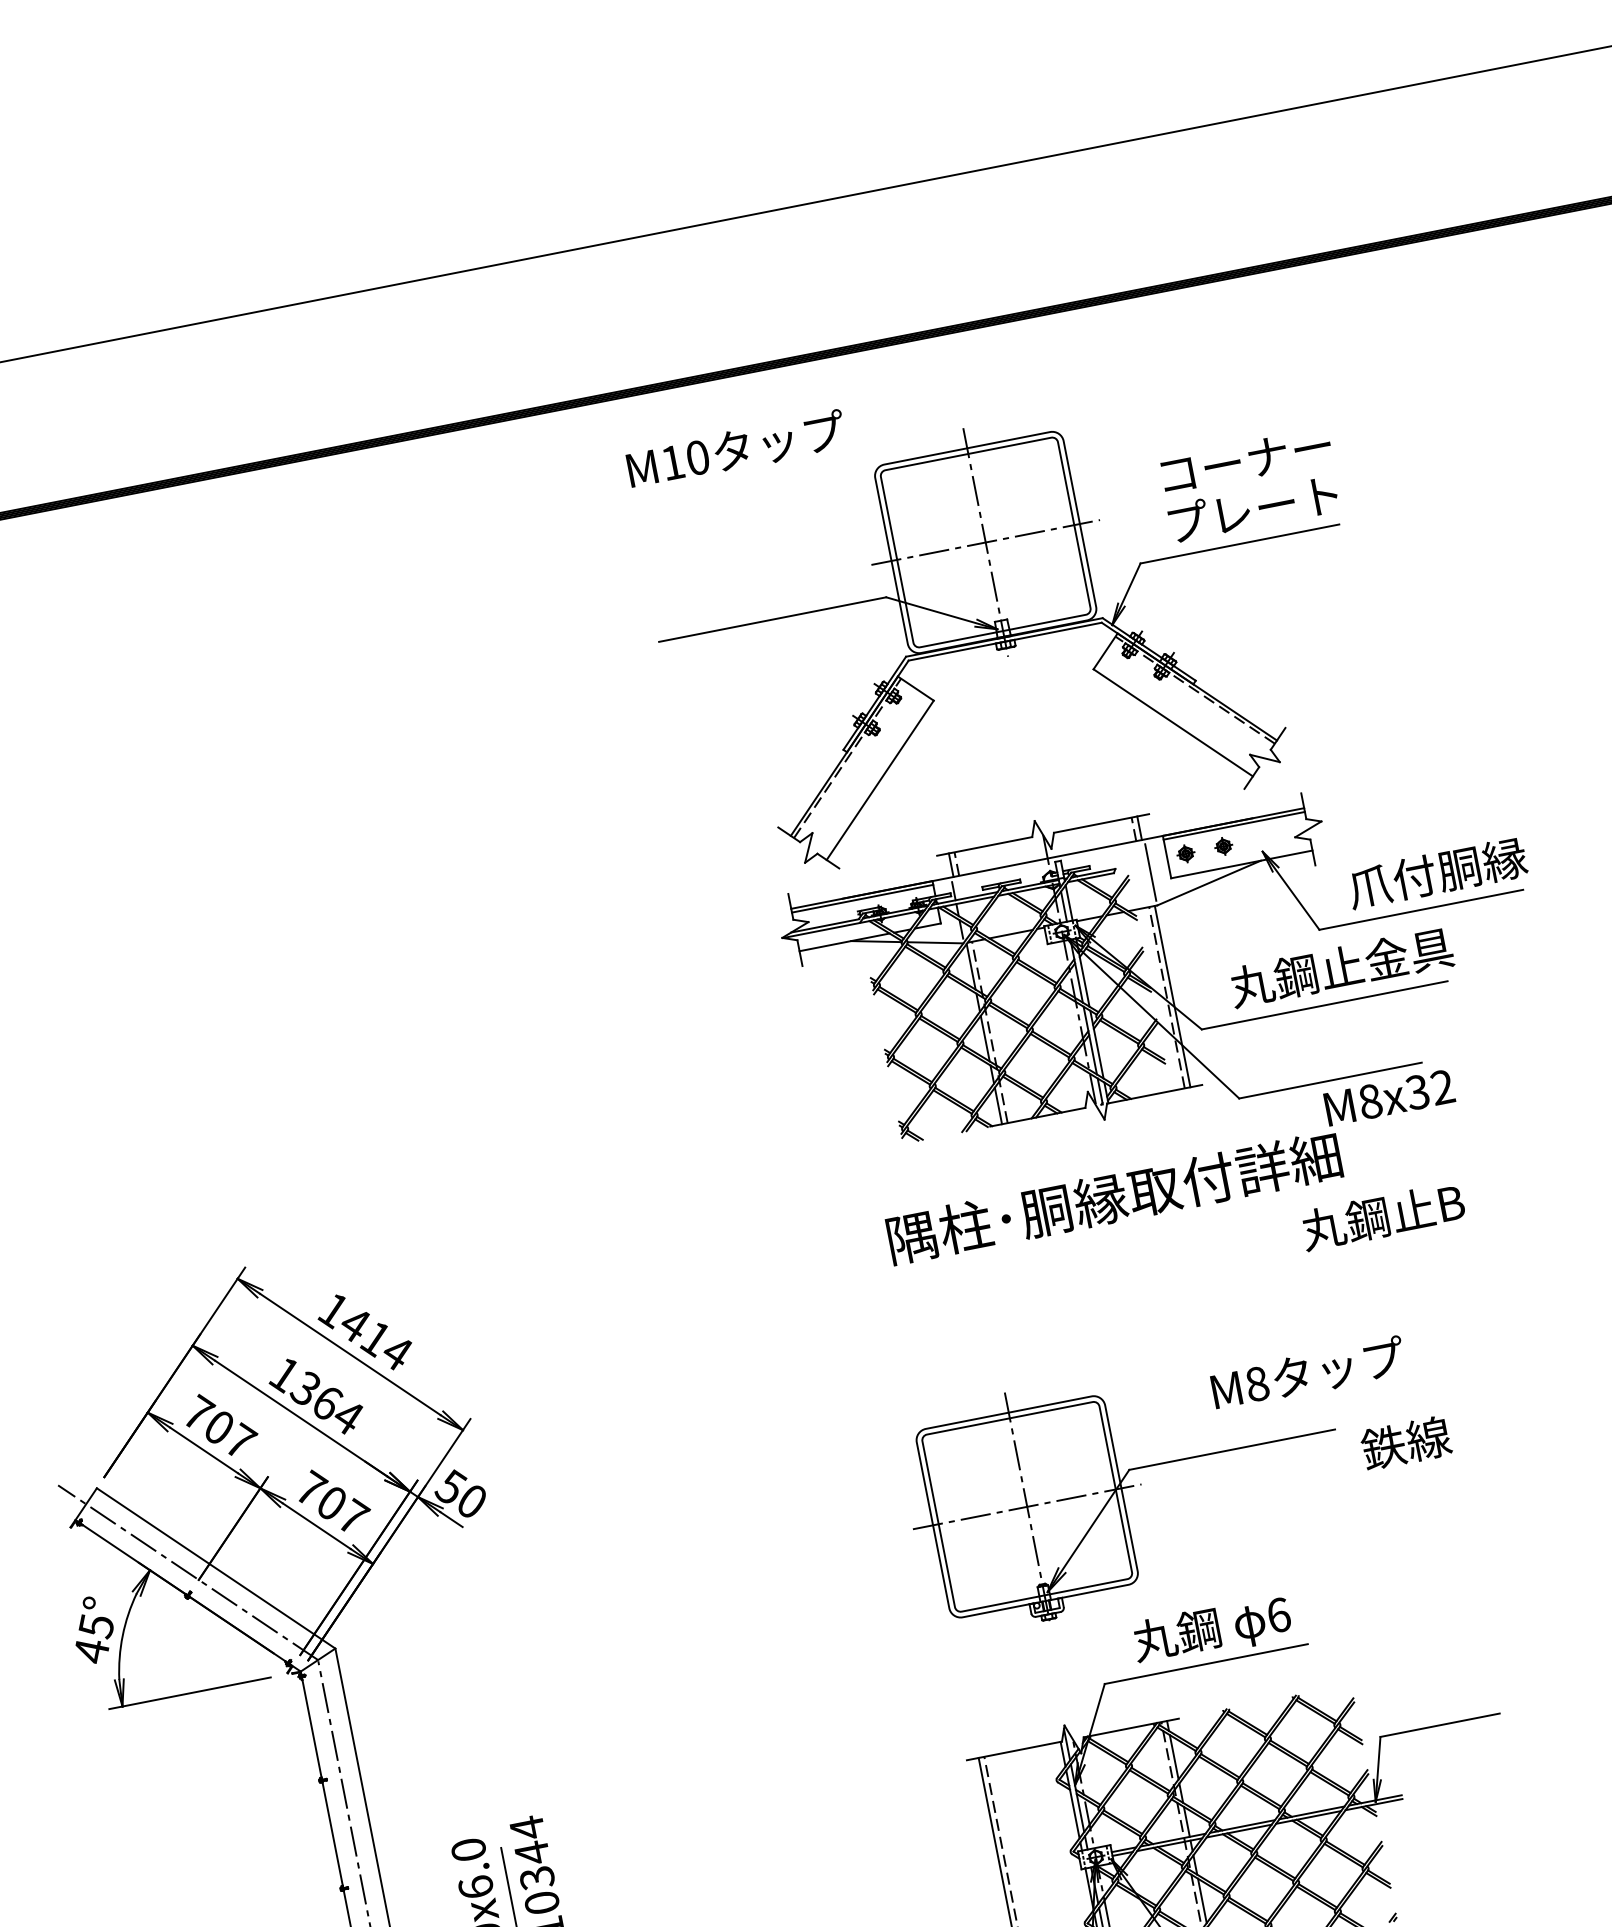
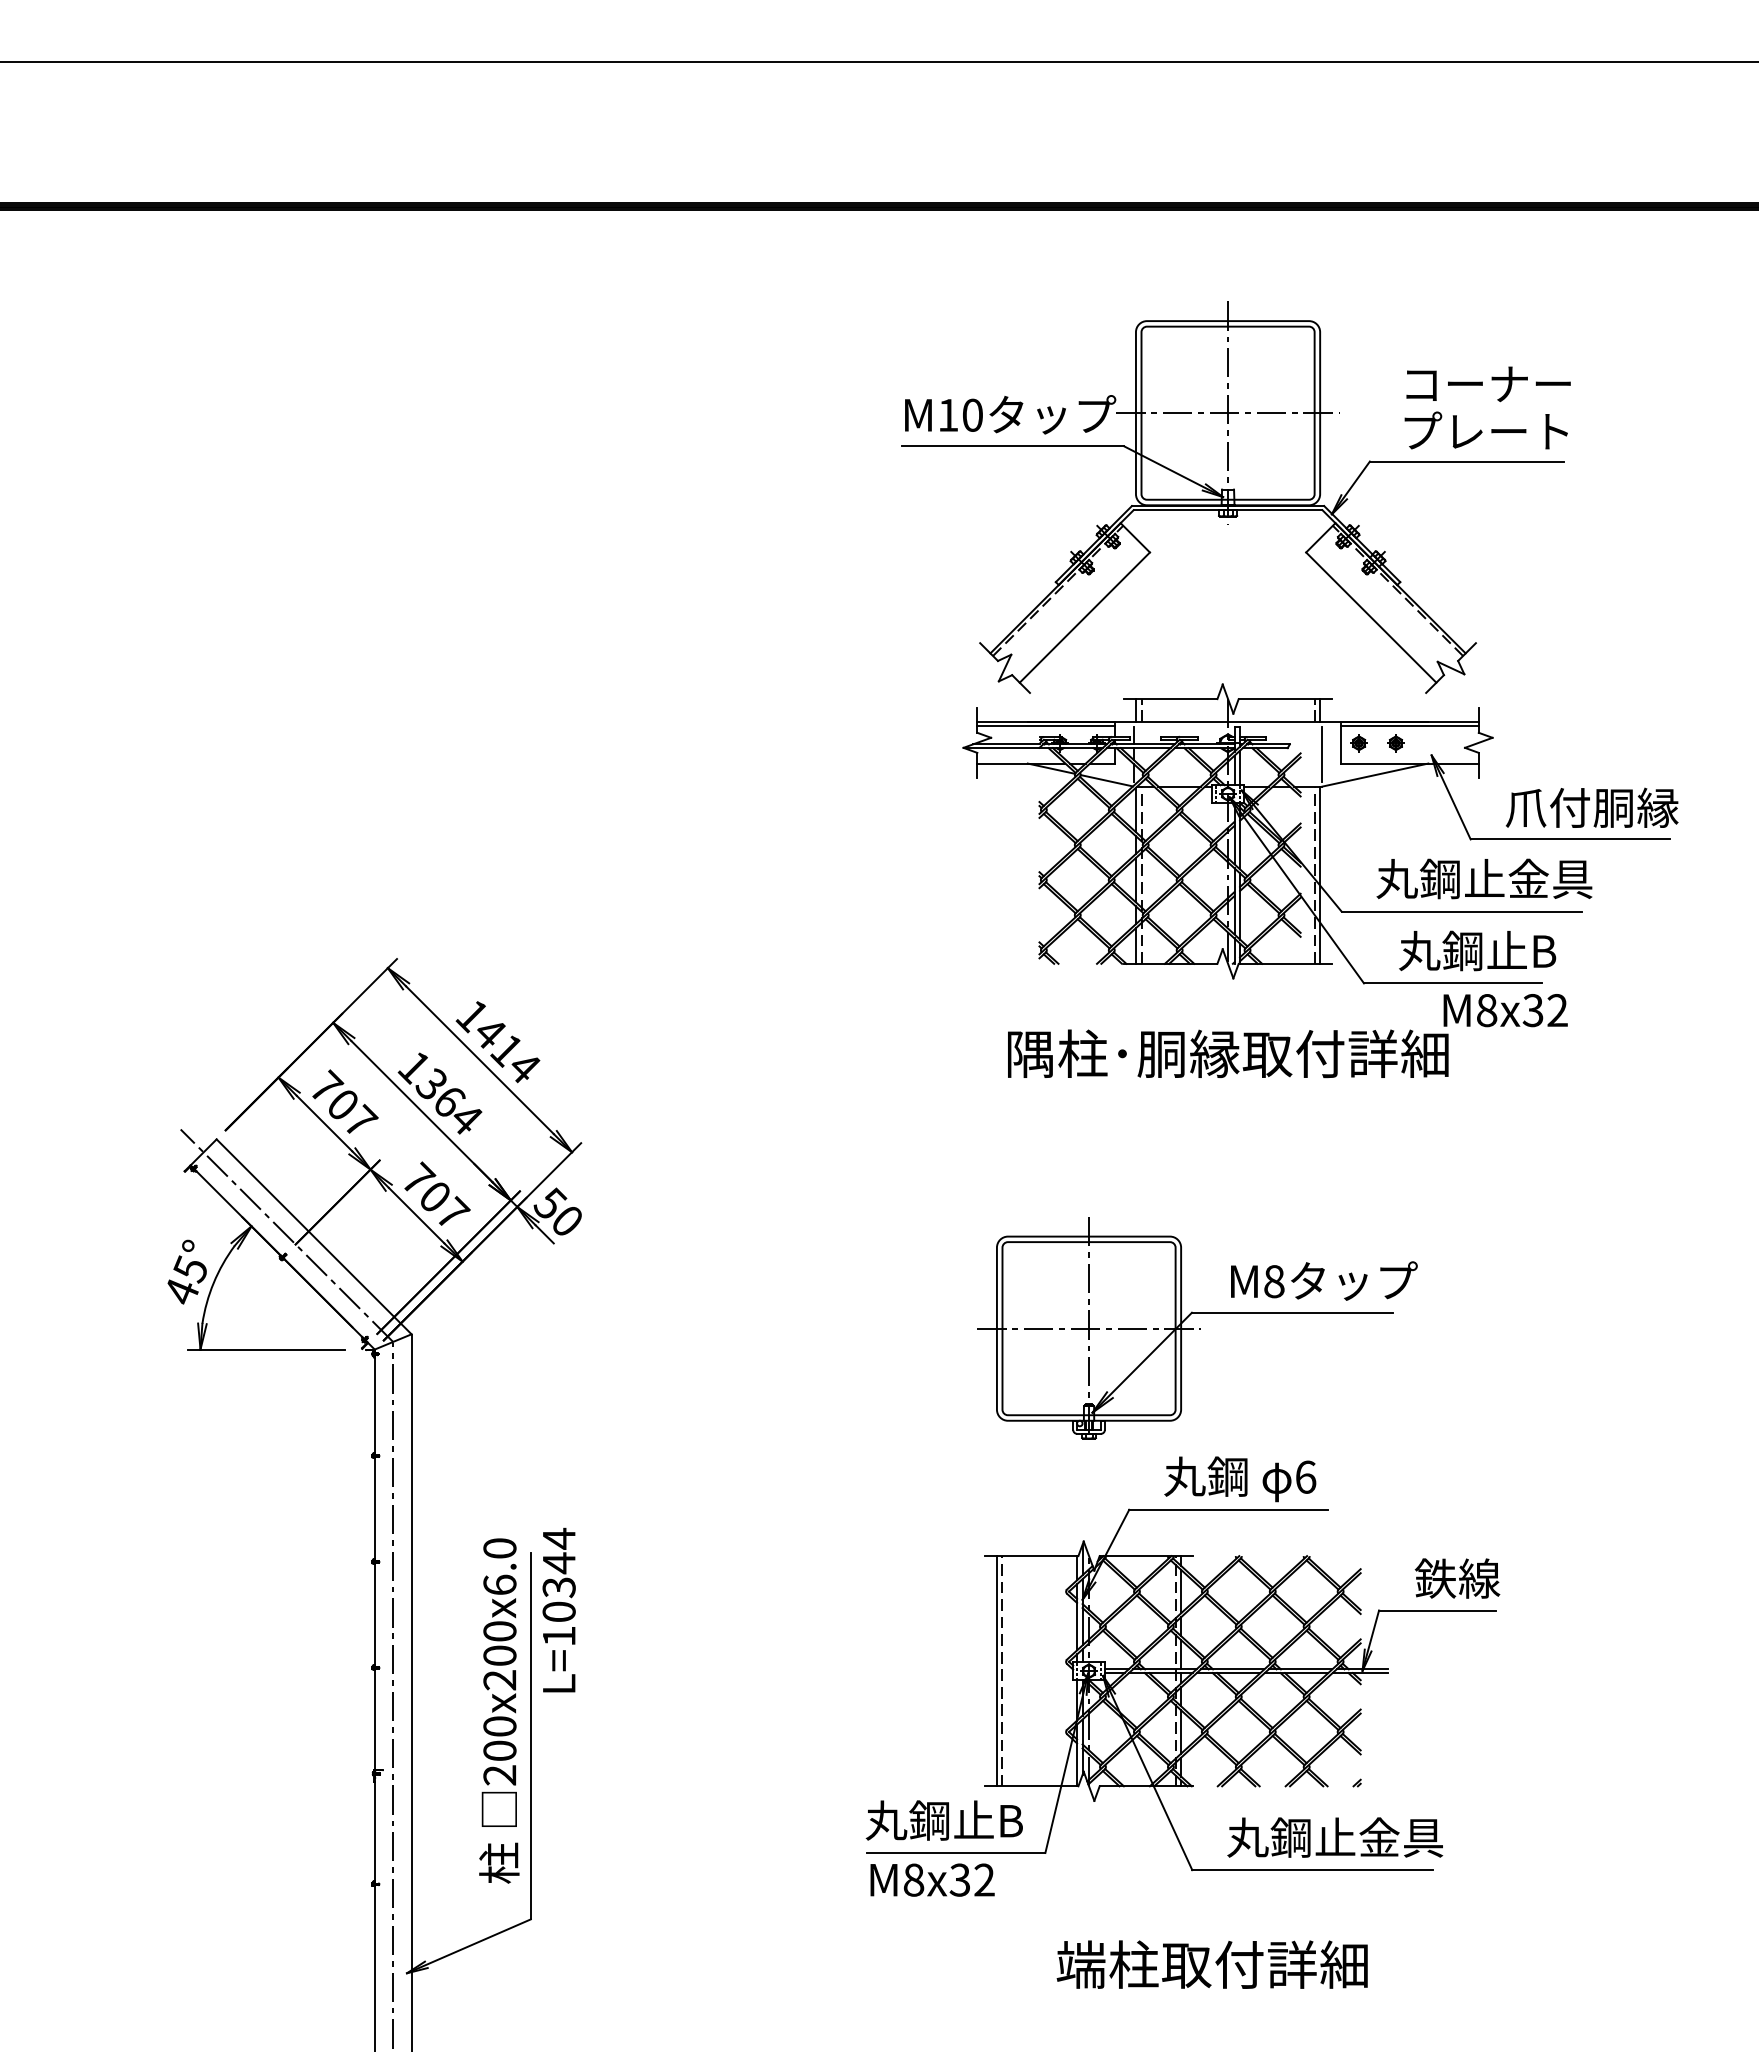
text: (736, 449) -> (1010, 414), moved
text: (1382, 1215) -> (1477, 950), moved
text: (1308, 1372) -> (1324, 1280), moved
text: (1406, 1442) -> (1457, 1578), moved

